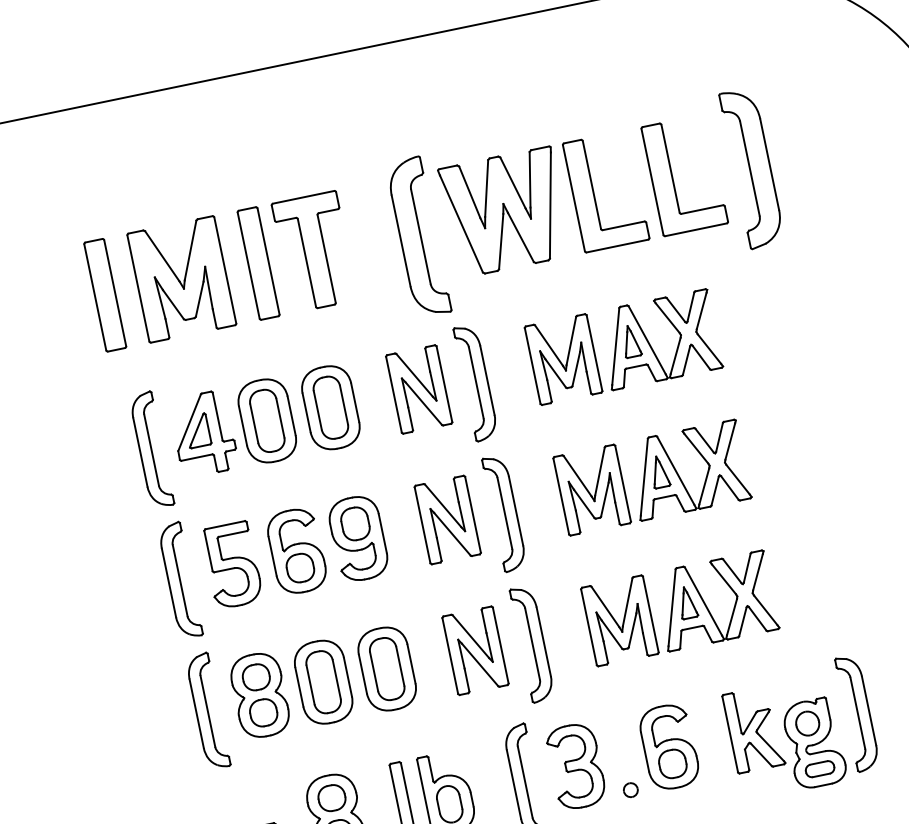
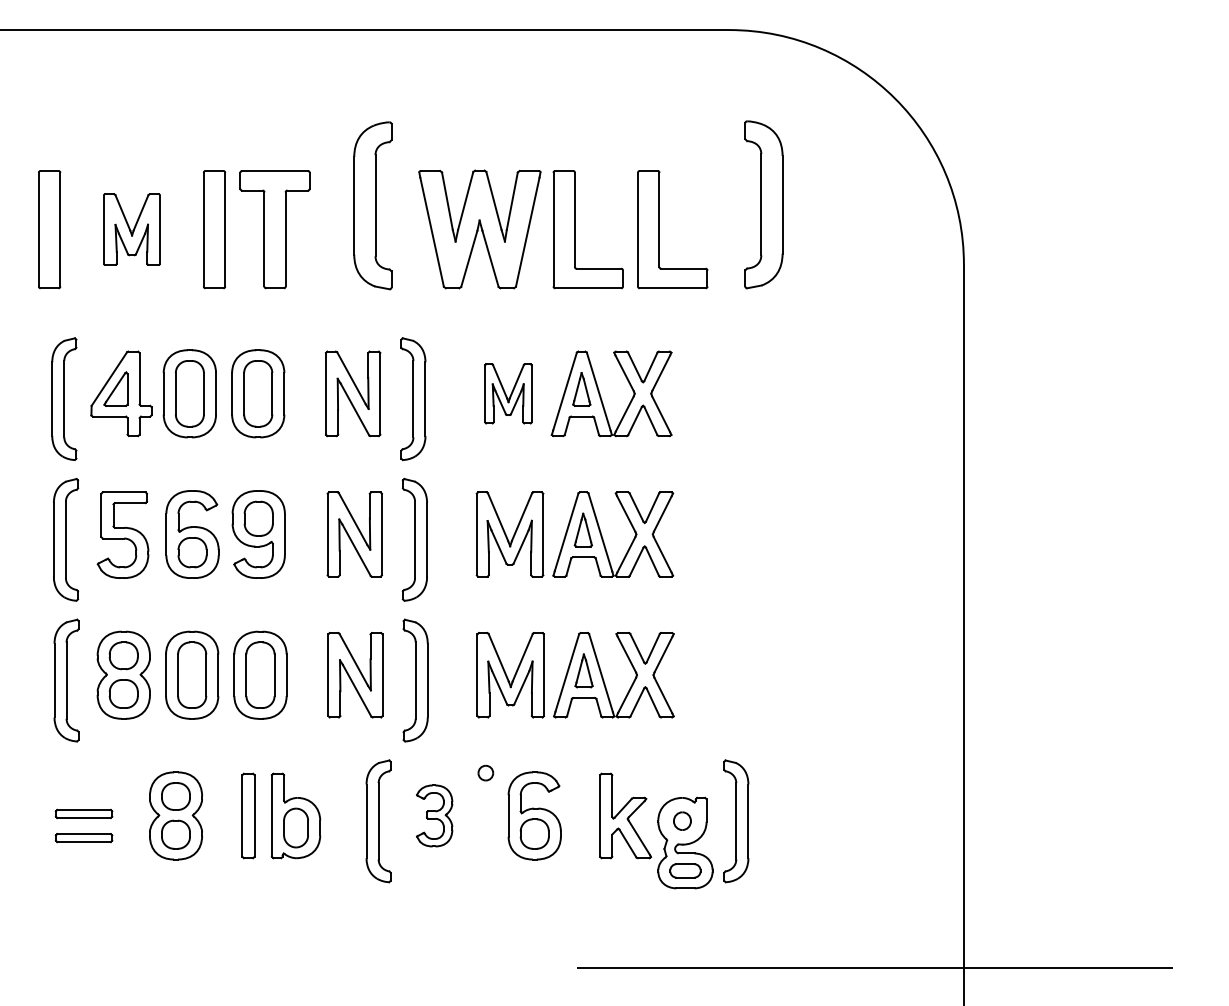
part: (751, 168) -> (763, 204), moved
part: (418, 237) -> (372, 205), moved
part: (181, 279) -> (131, 229), size x0.6
part: (563, 359) -> (508, 393), size x0.7
part: (807, 722) -> (682, 820), size x0.7
part: (576, 765) -> (434, 815), size x0.7
part: (630, 789) -> (485, 772), moved

